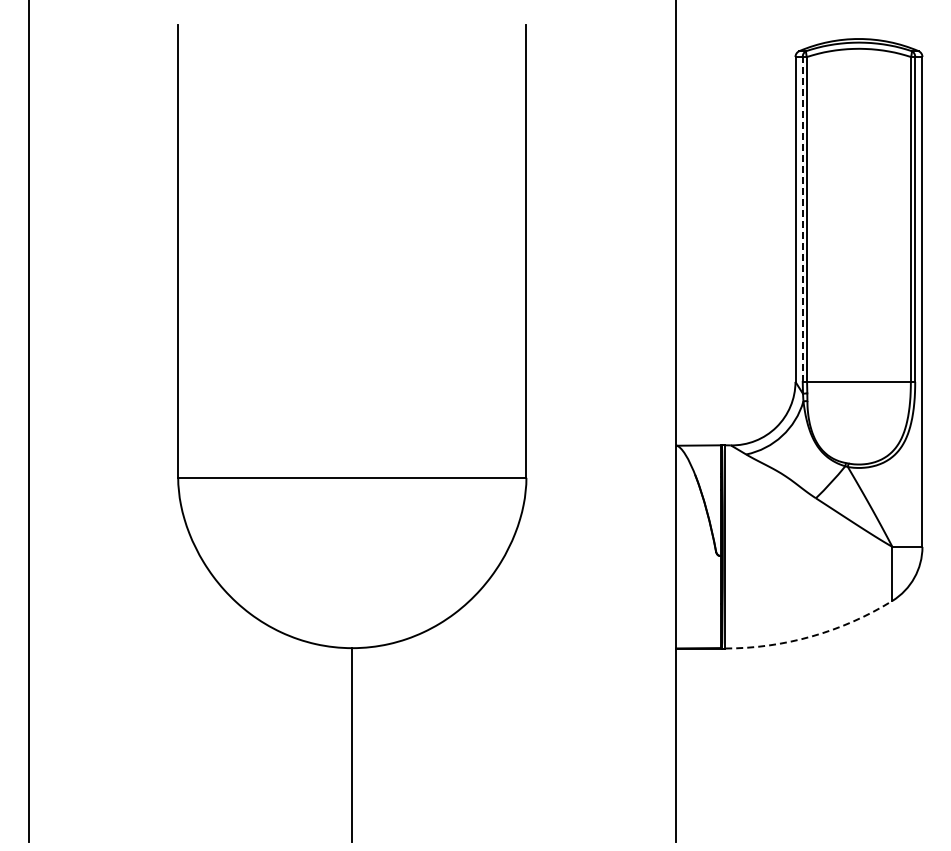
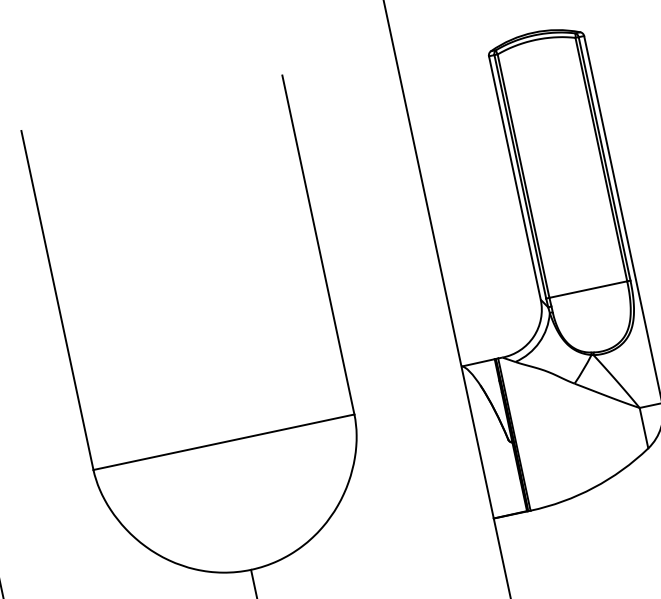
line: (802, 218) -> (519, 176), dashed -> solid
arc: (812, 636) -> (594, 487), dashed -> solid

